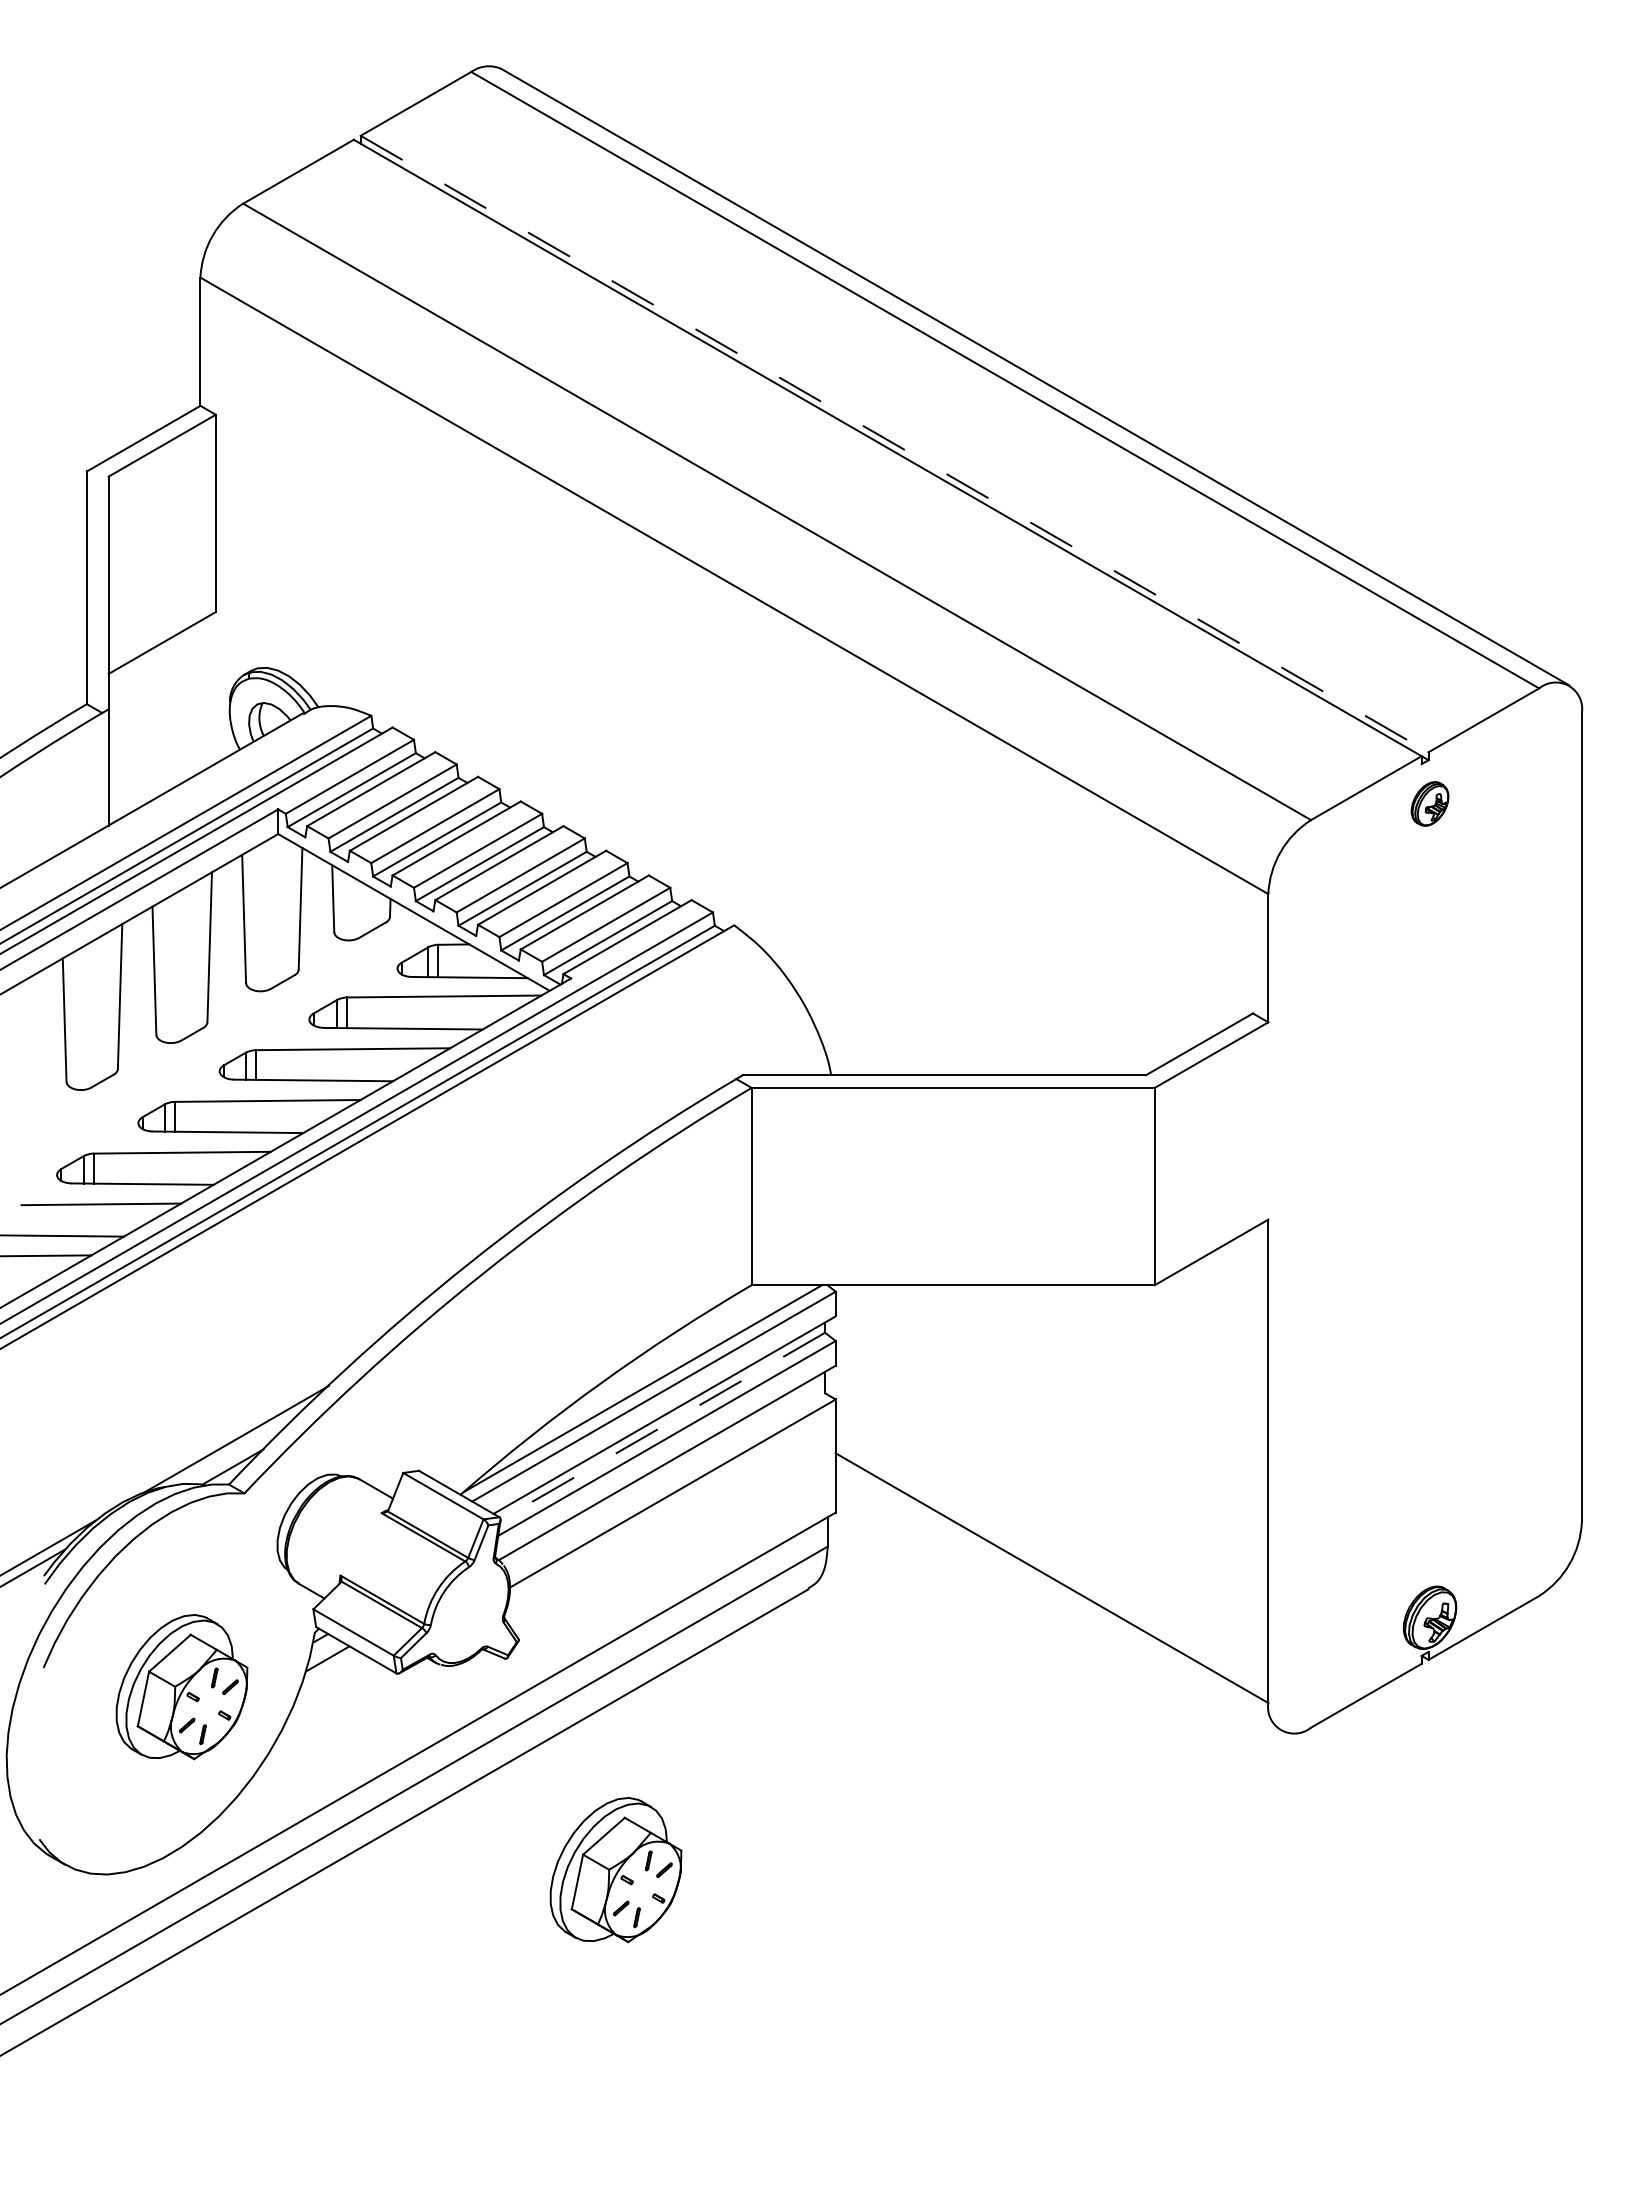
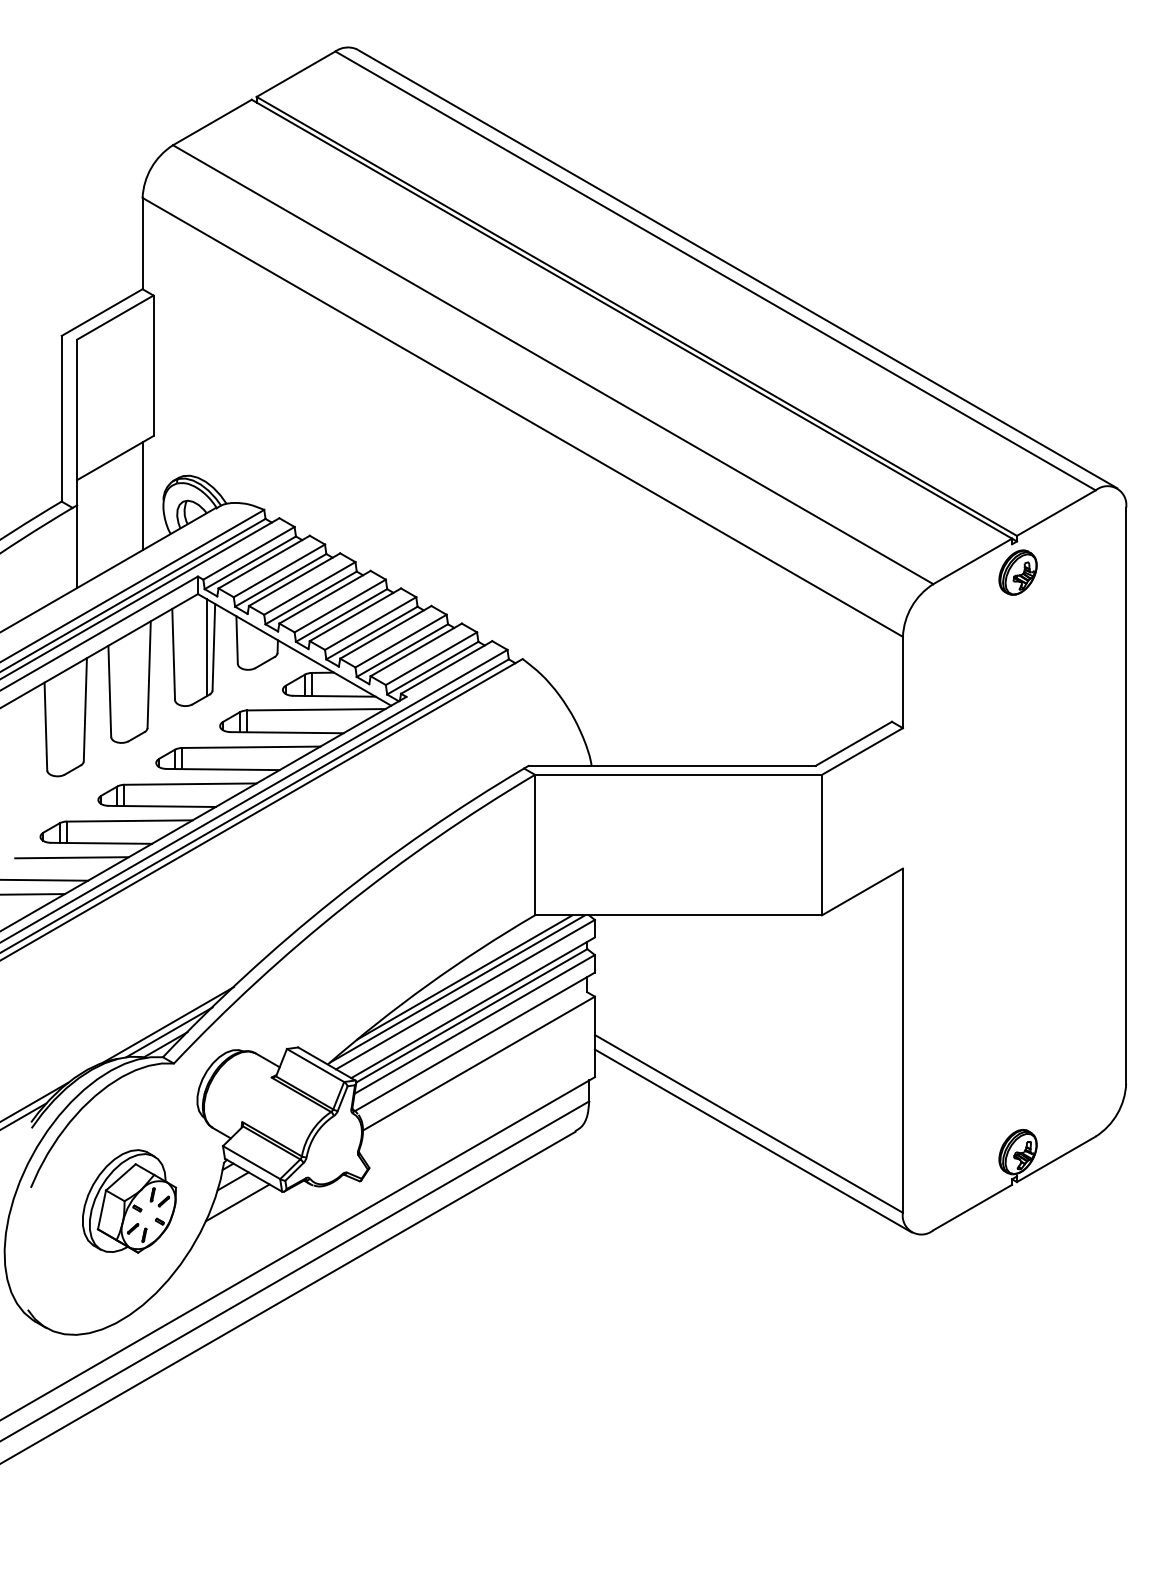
line: (894, 444) -> (636, 316), dashed -> solid
line: (200, 696) -> (142, 496), added
part: (1429, 803) -> (1017, 572), size x1.43
line: (291, 909) -> (207, 647), added
line: (653, 1372) -> (465, 977), added
line: (662, 1426) -> (471, 1015), dashed -> solid
line: (237, 1449) -> (168, 1032), added
line: (1057, 1601) -> (752, 1140), added
line: (333, 1688) -> (237, 1202), added
part: (615, 1870) -> (438, 1332), removed

